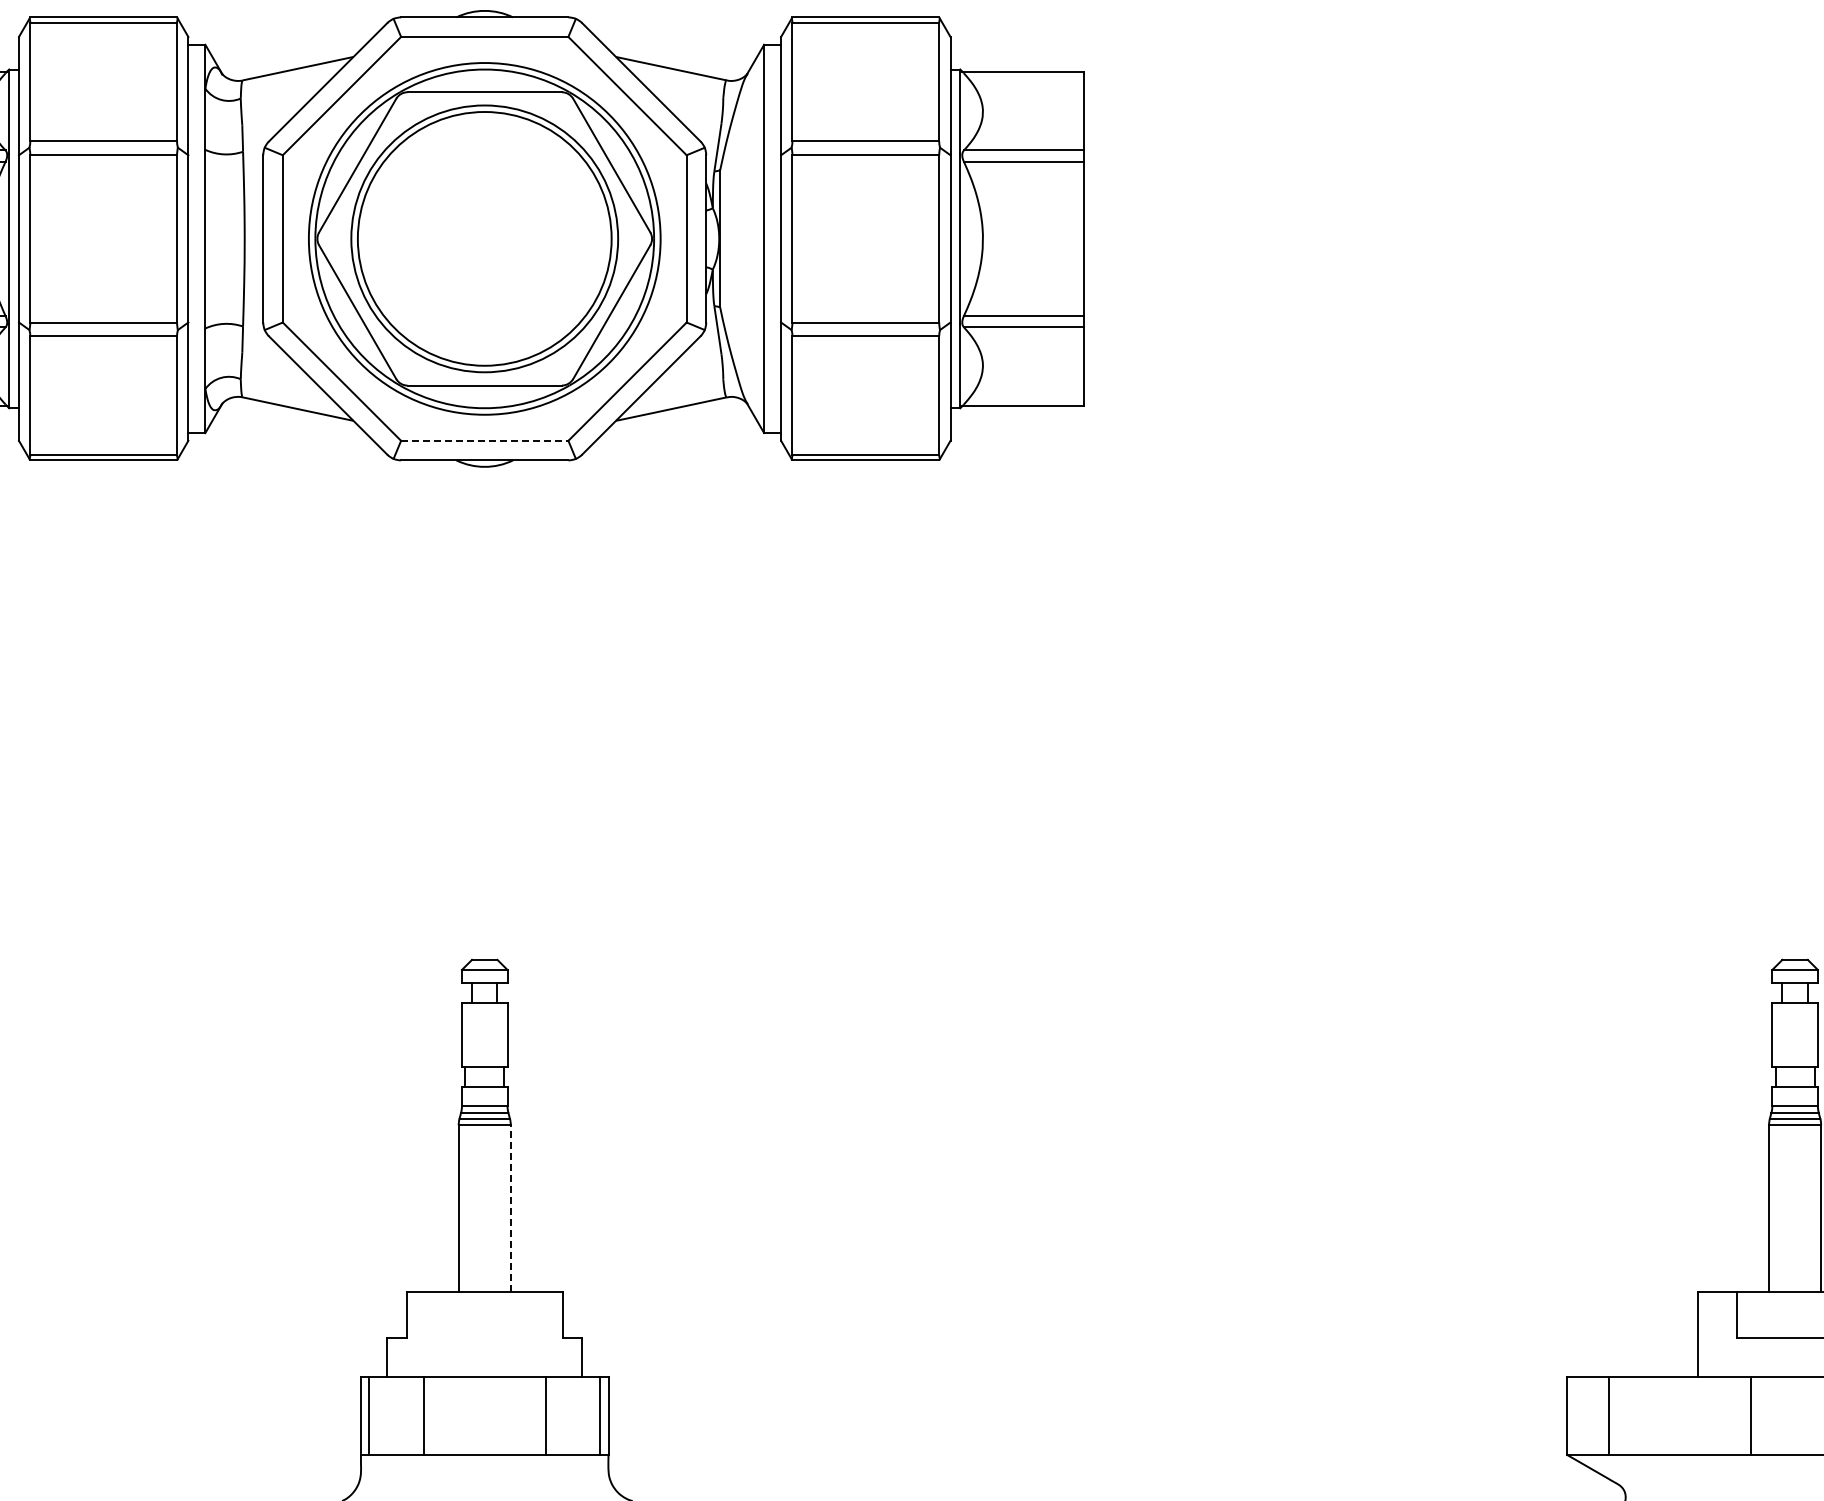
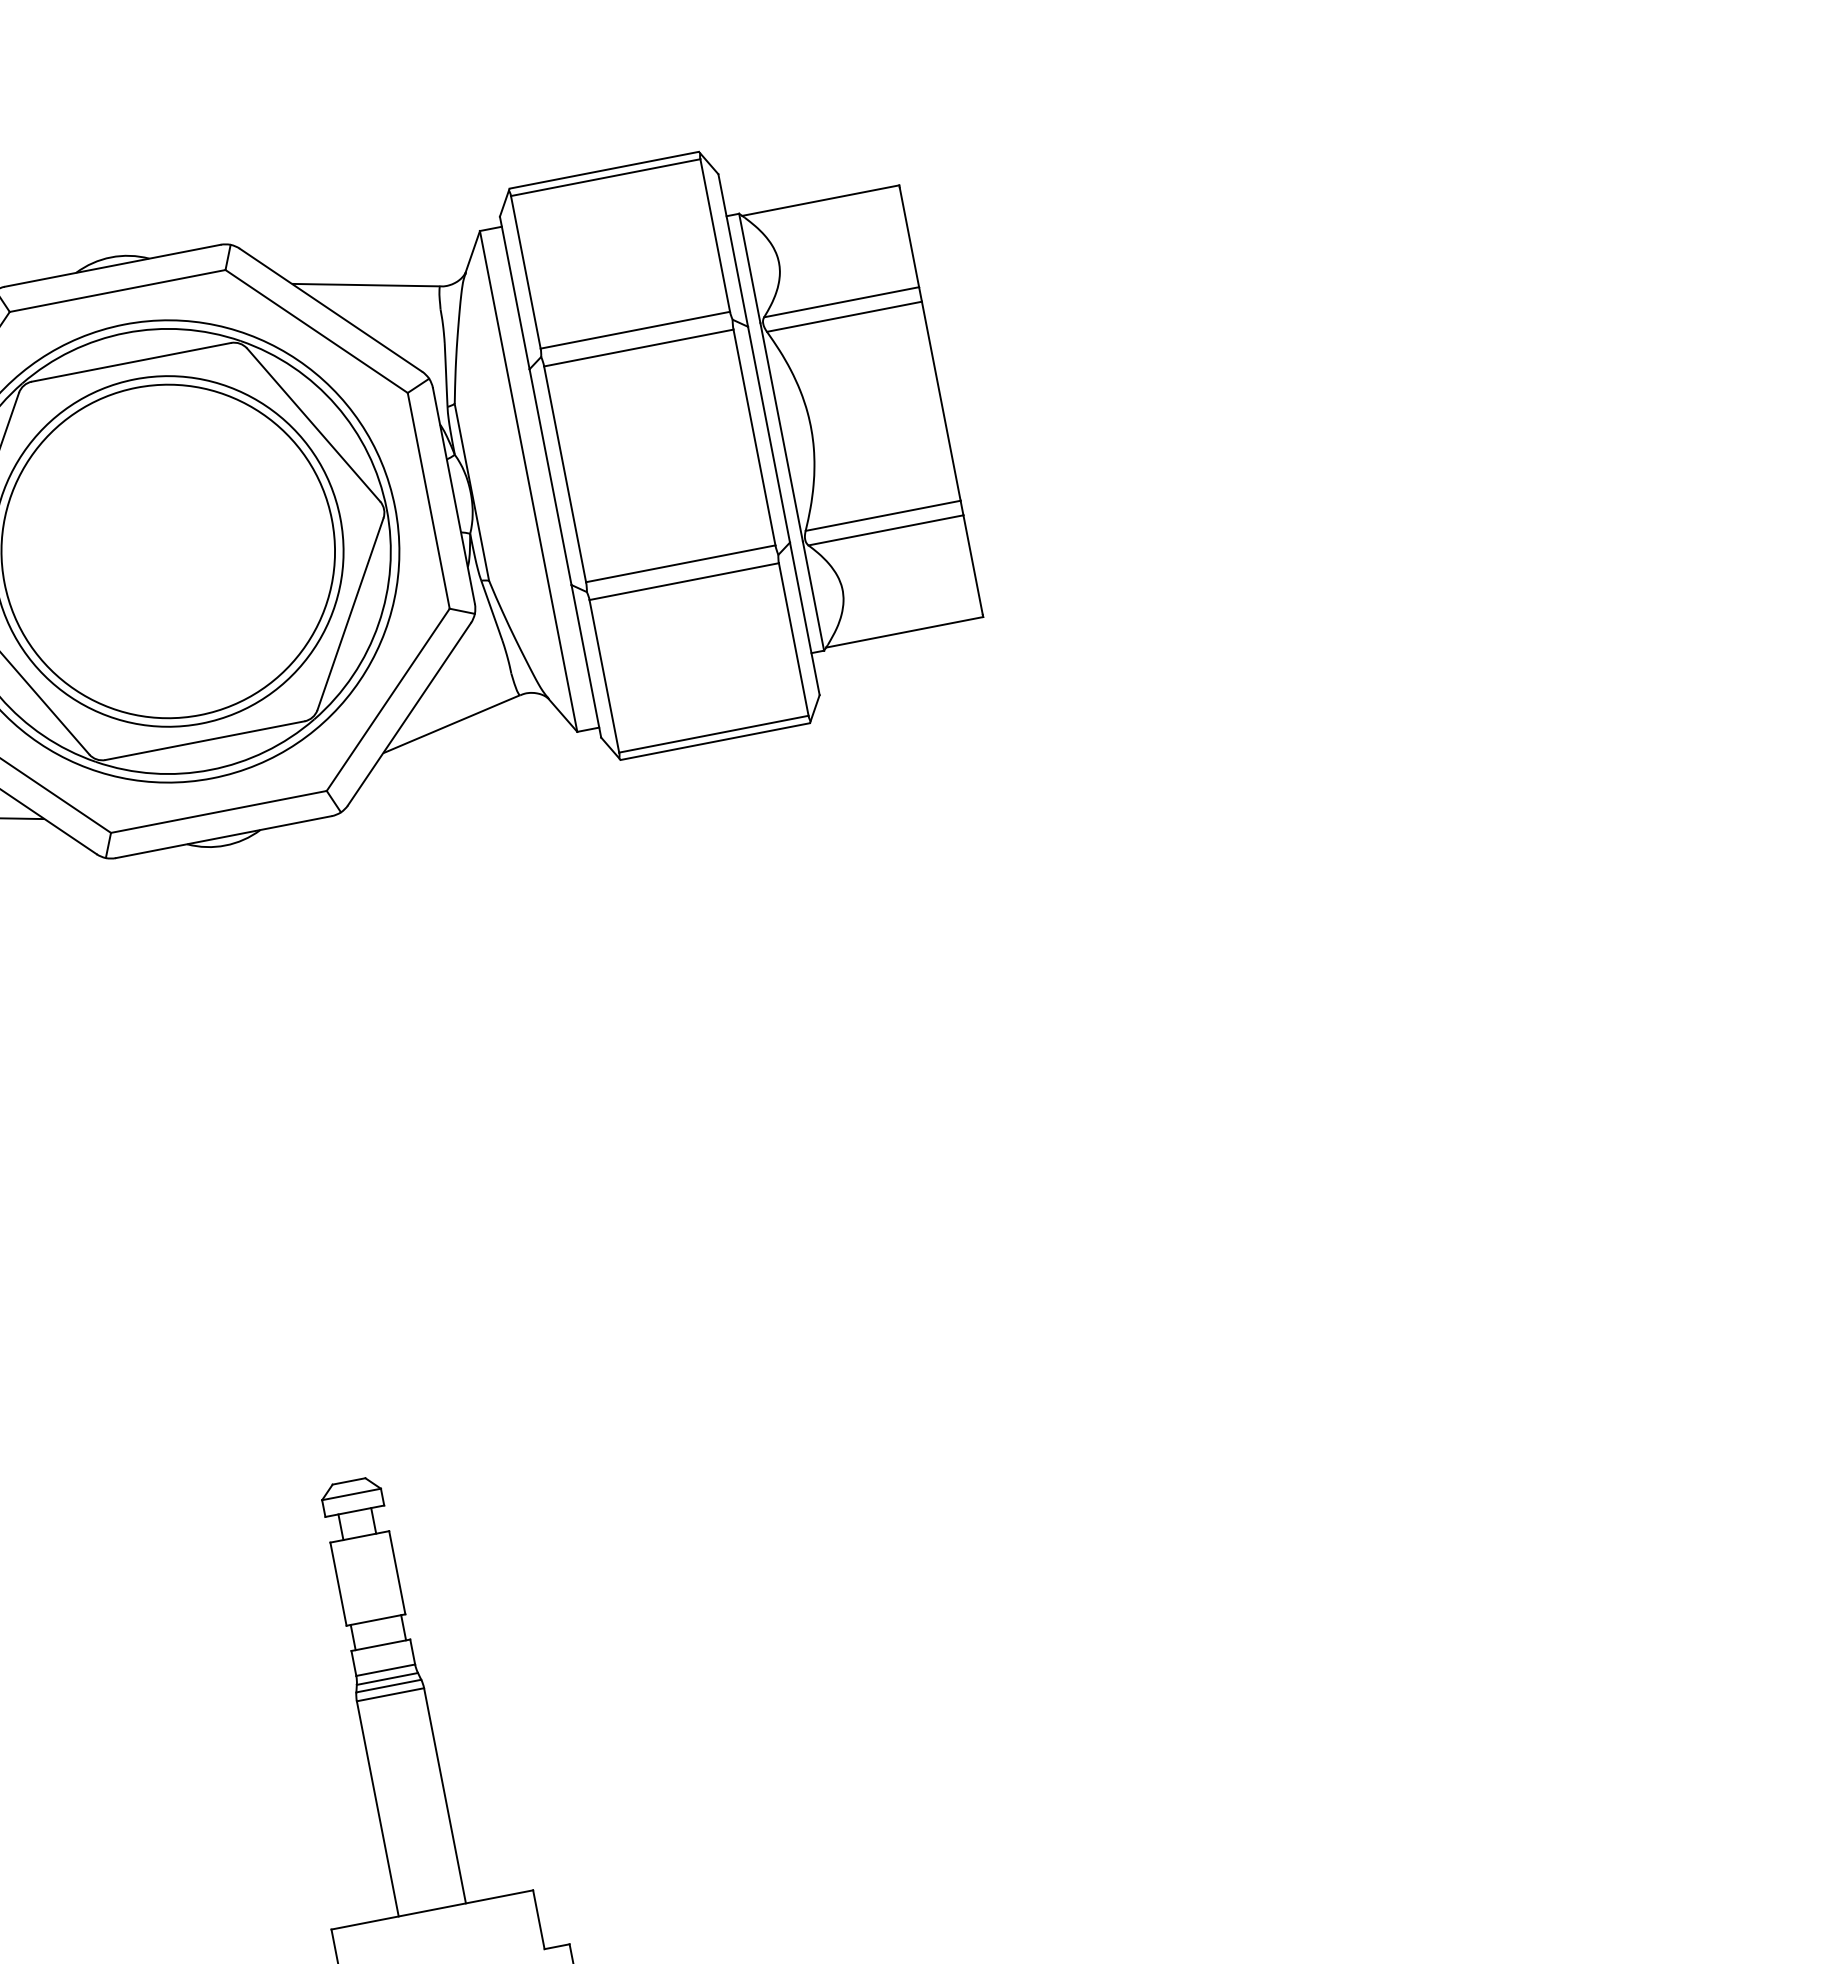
line: (484, 440) -> (218, 811), dashed -> solid
line: (510, 1208) -> (444, 1795), dashed -> solid

